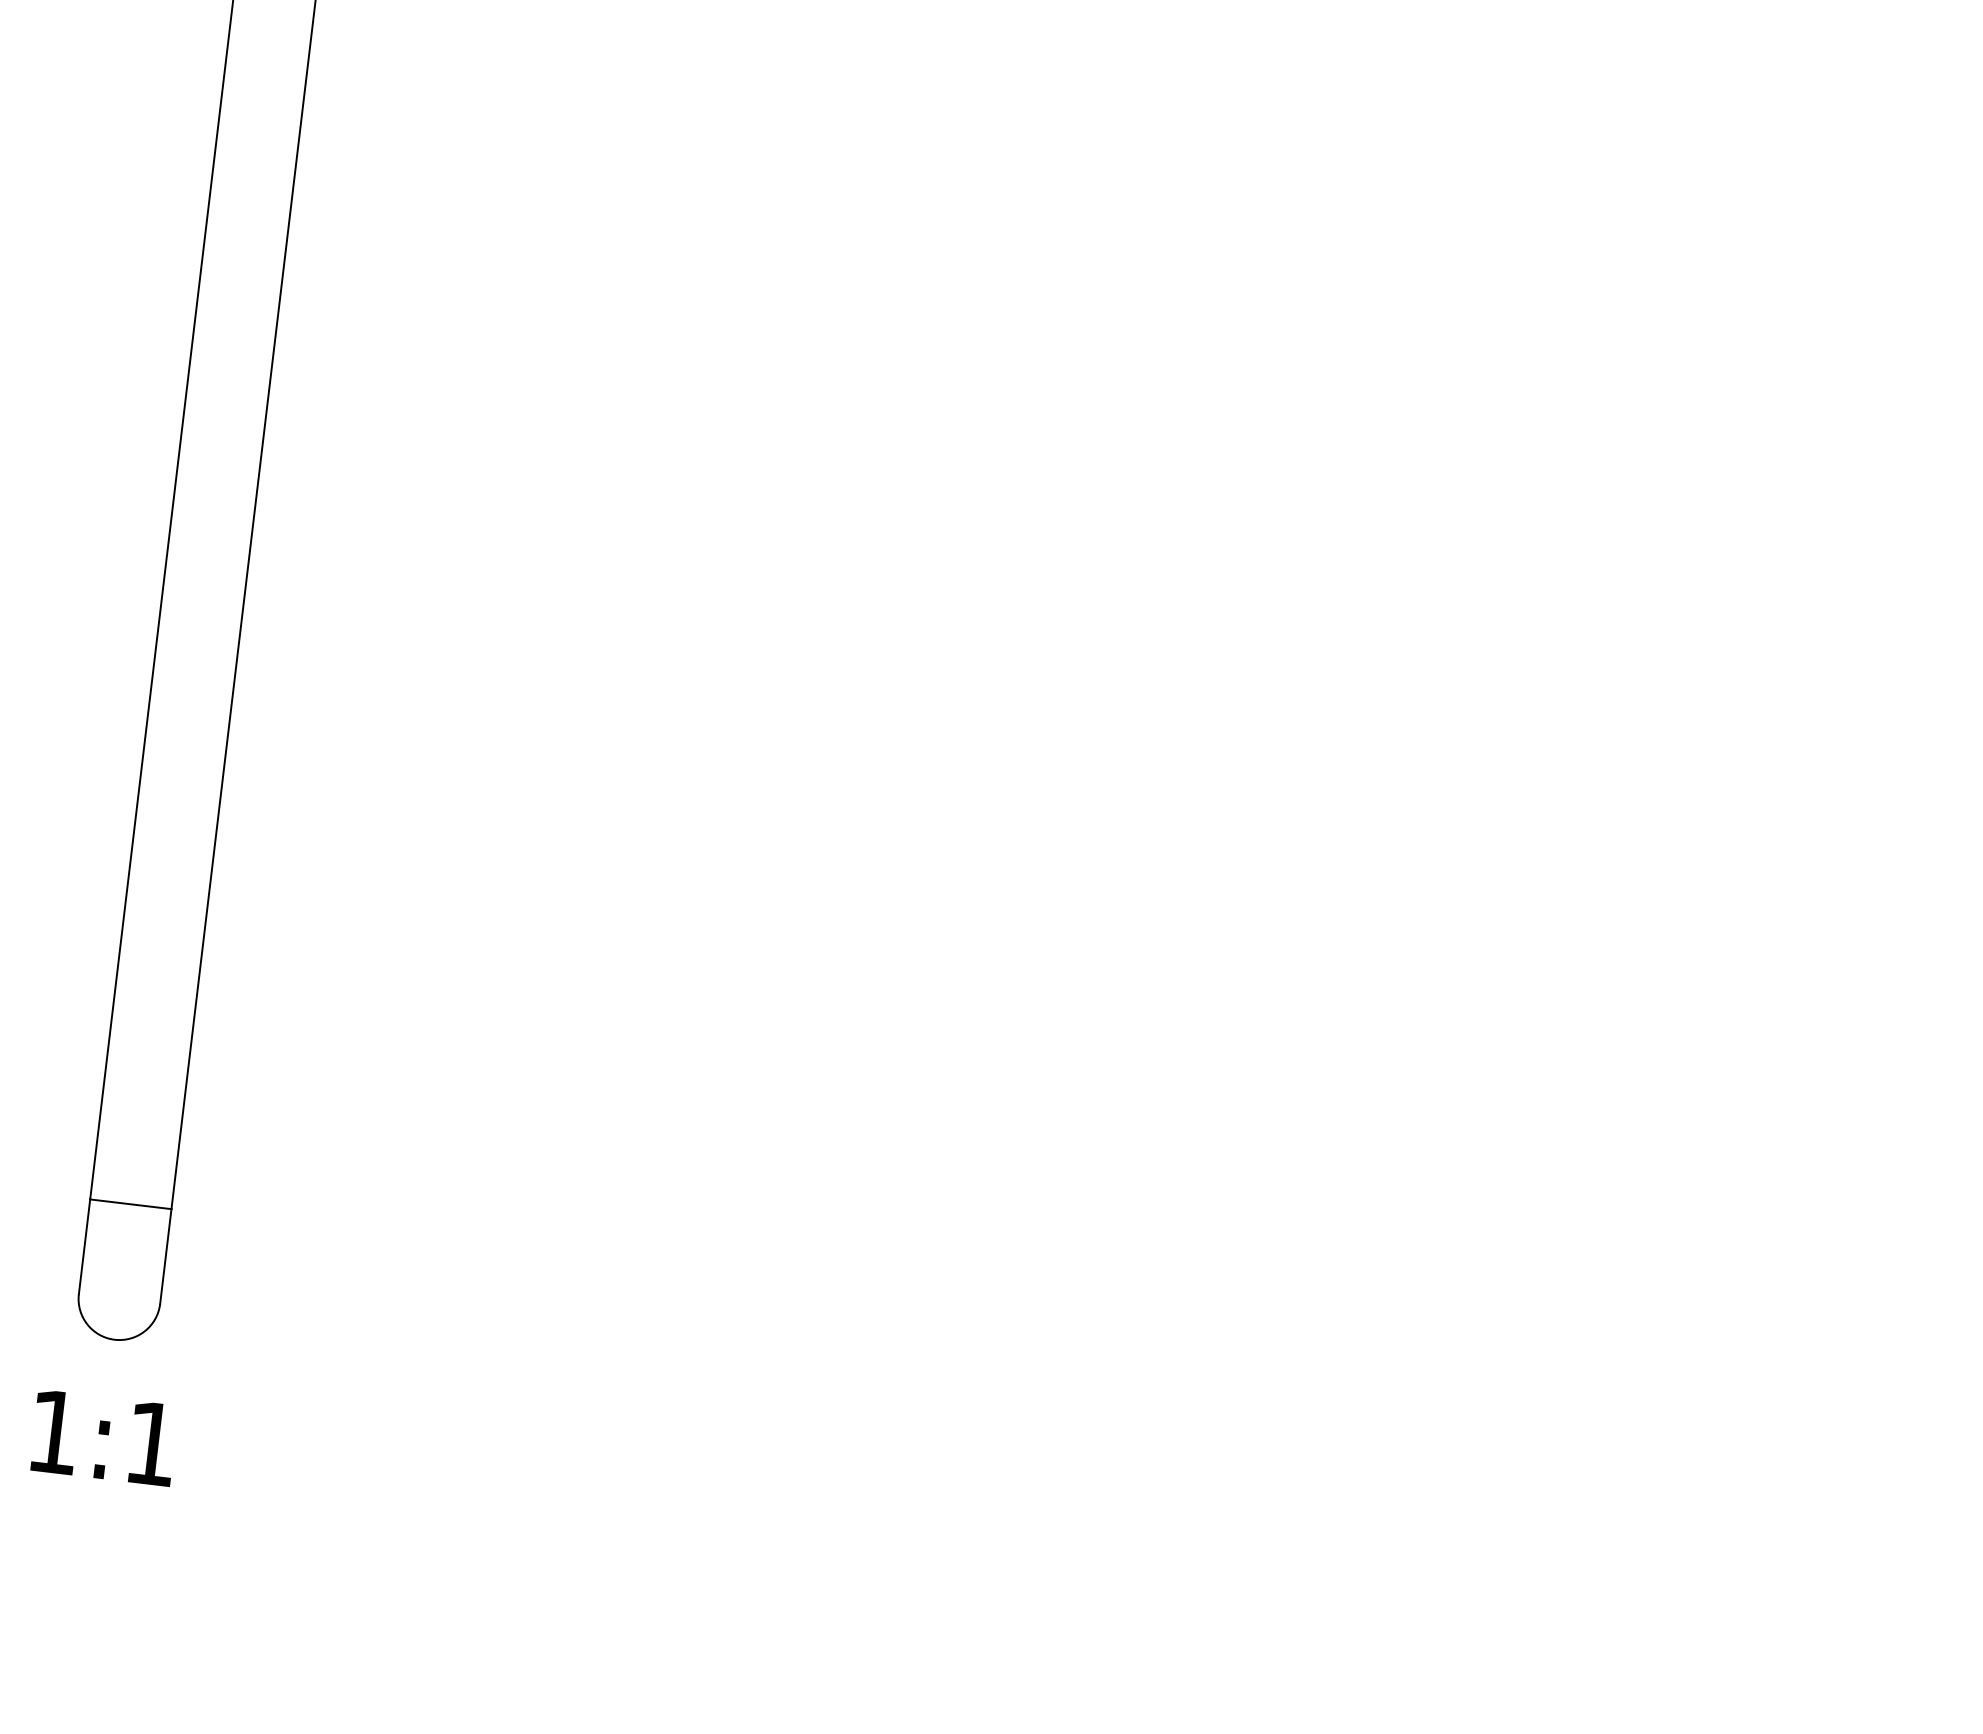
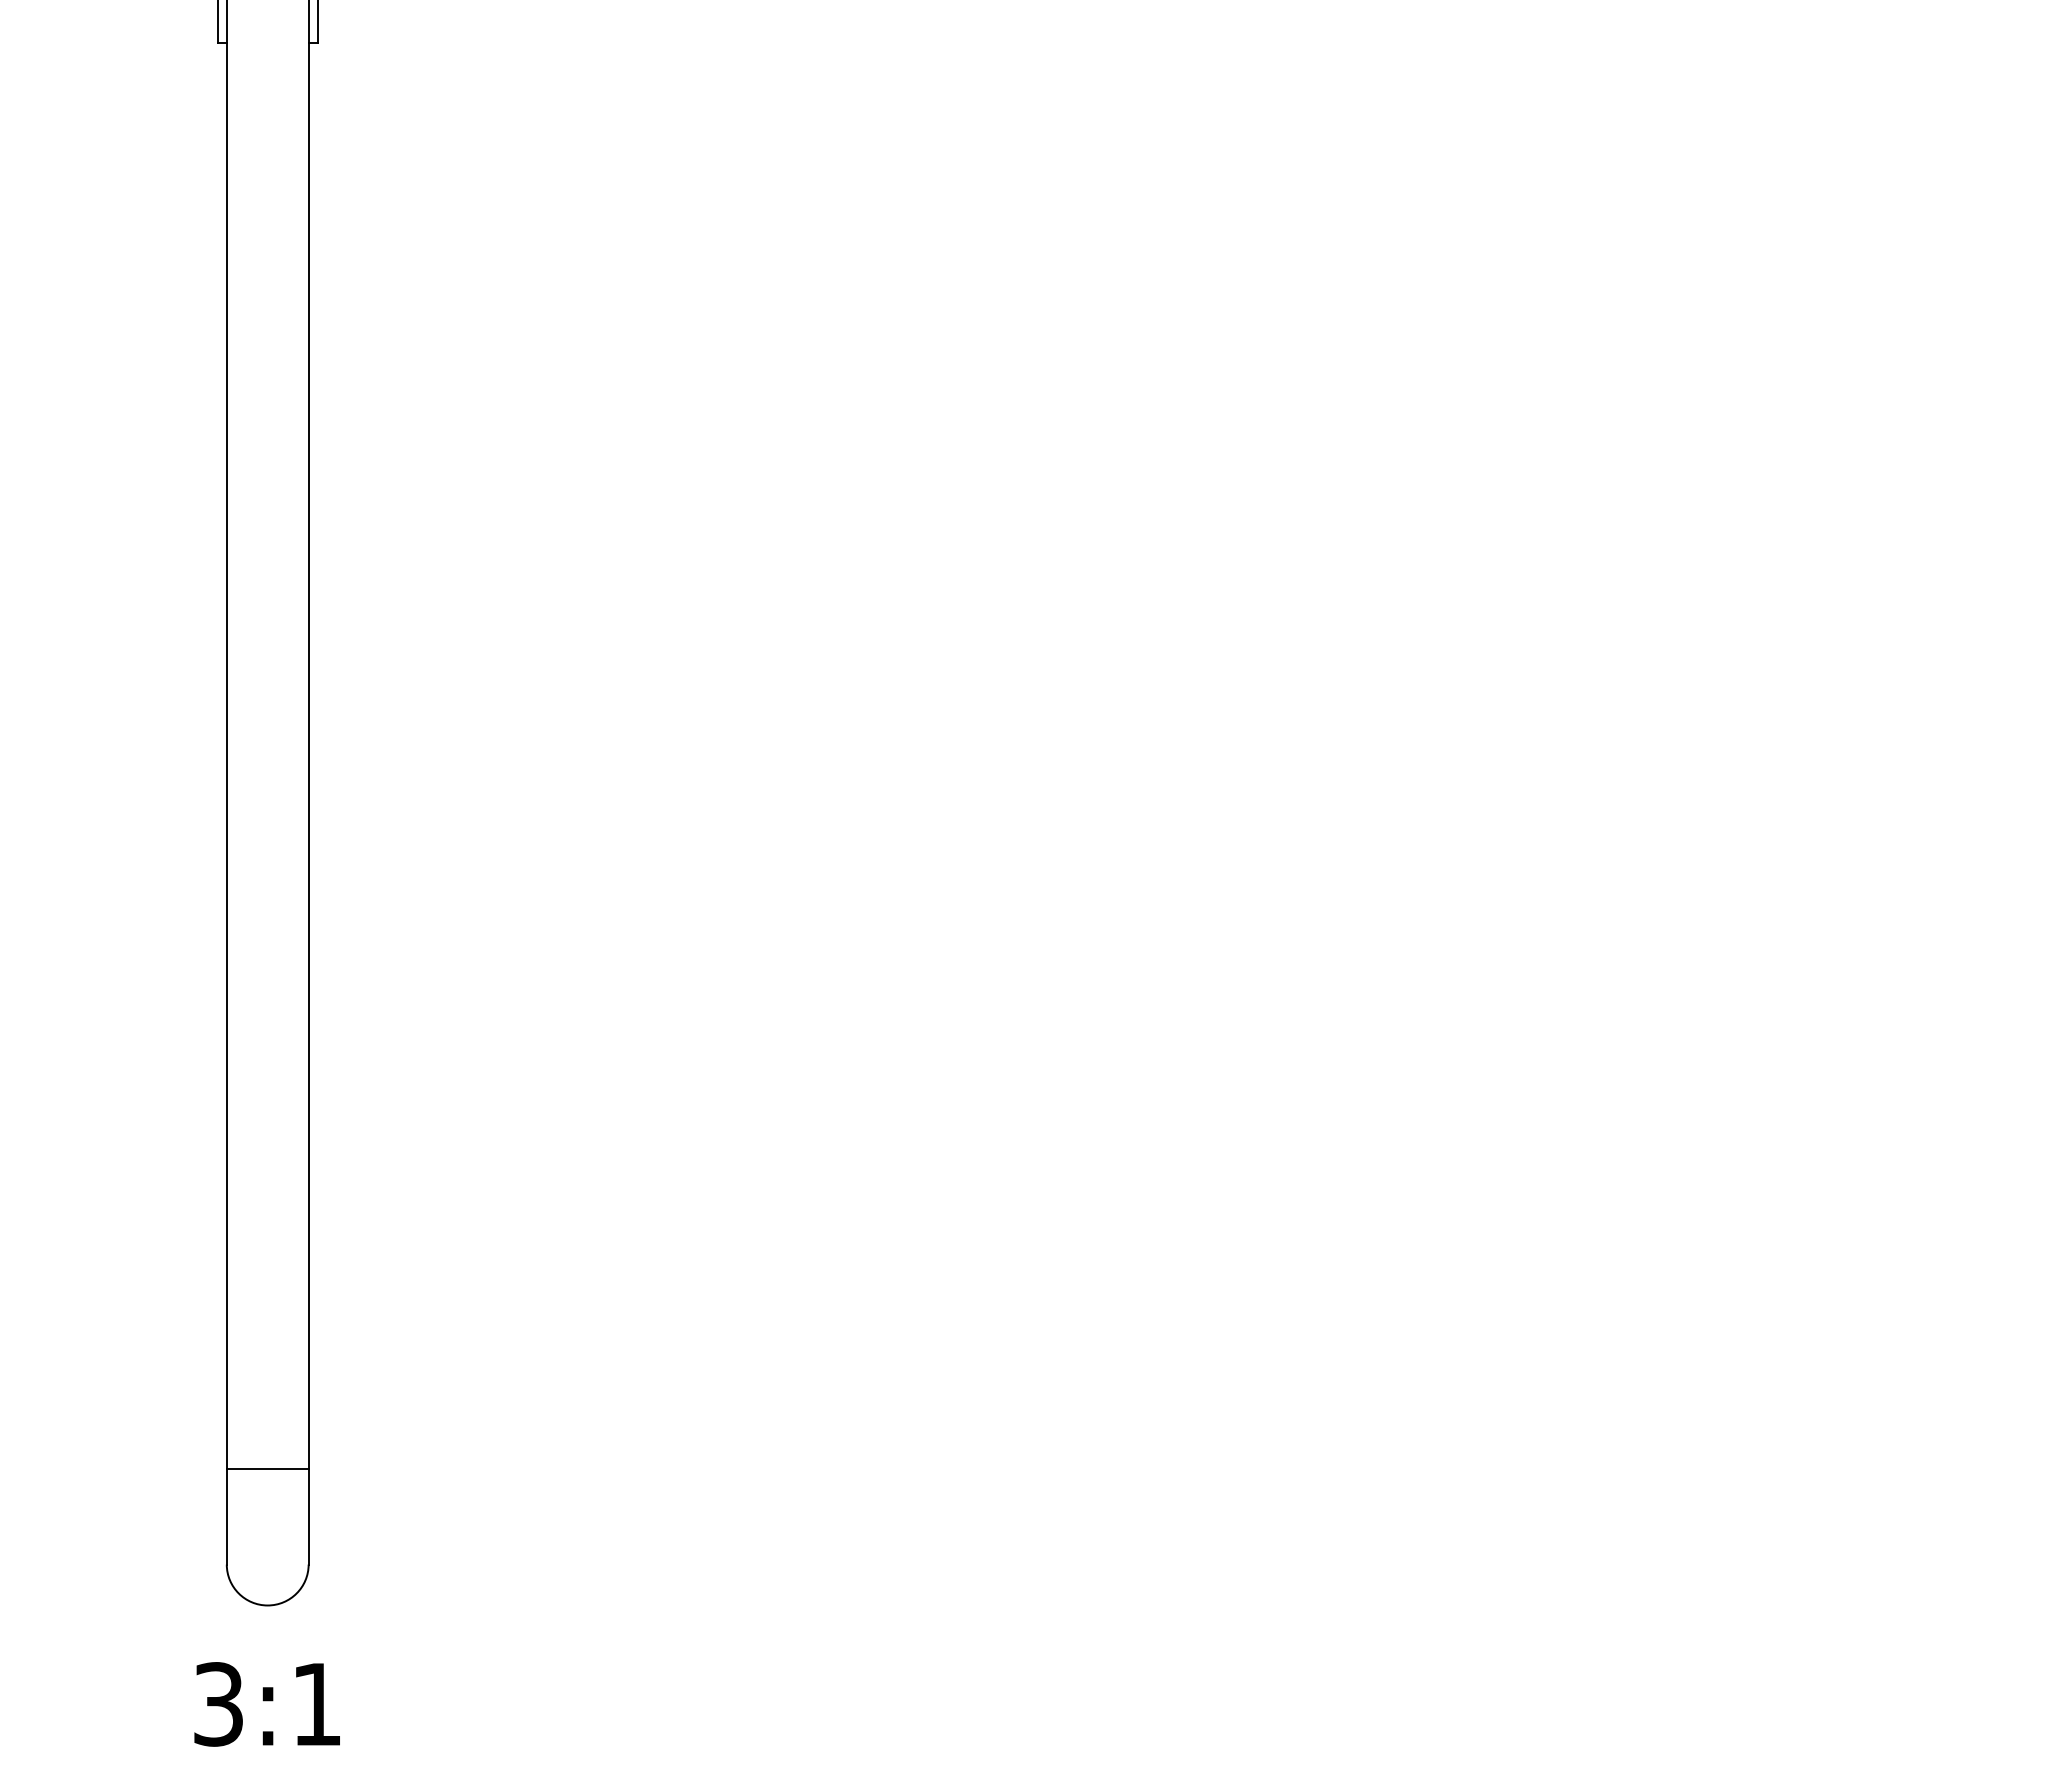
text: (54, 1432) -> (218, 1704), 1:1 -> 3:1

